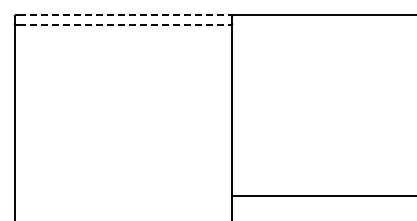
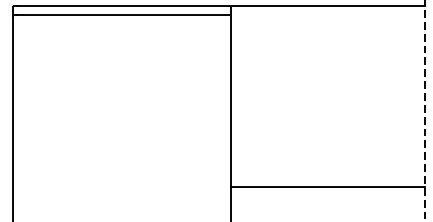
line: (125, 14) -> (124, 5), dashed -> solid
line: (125, 24) -> (124, 15), dashed -> solid

